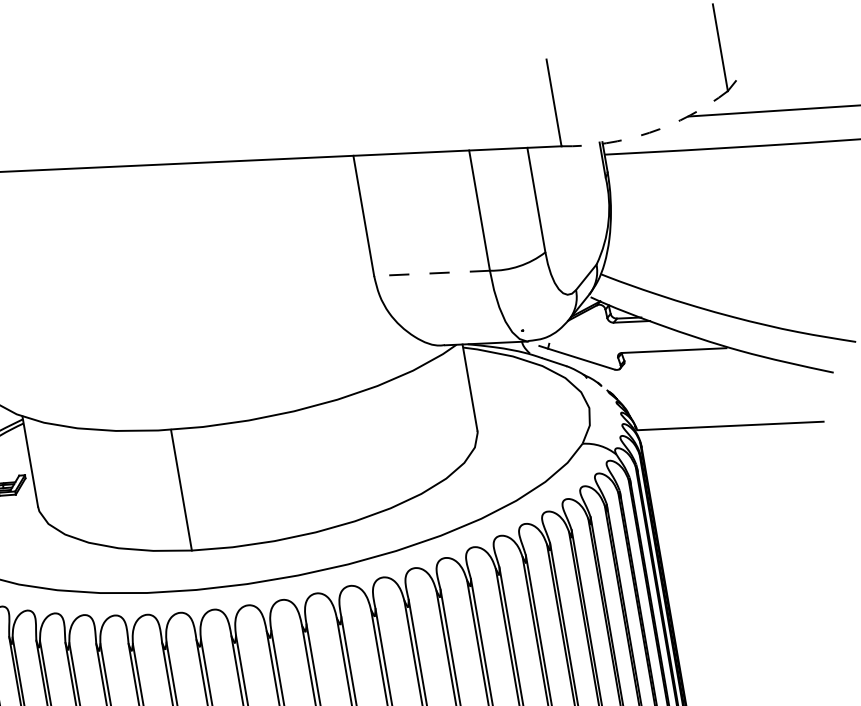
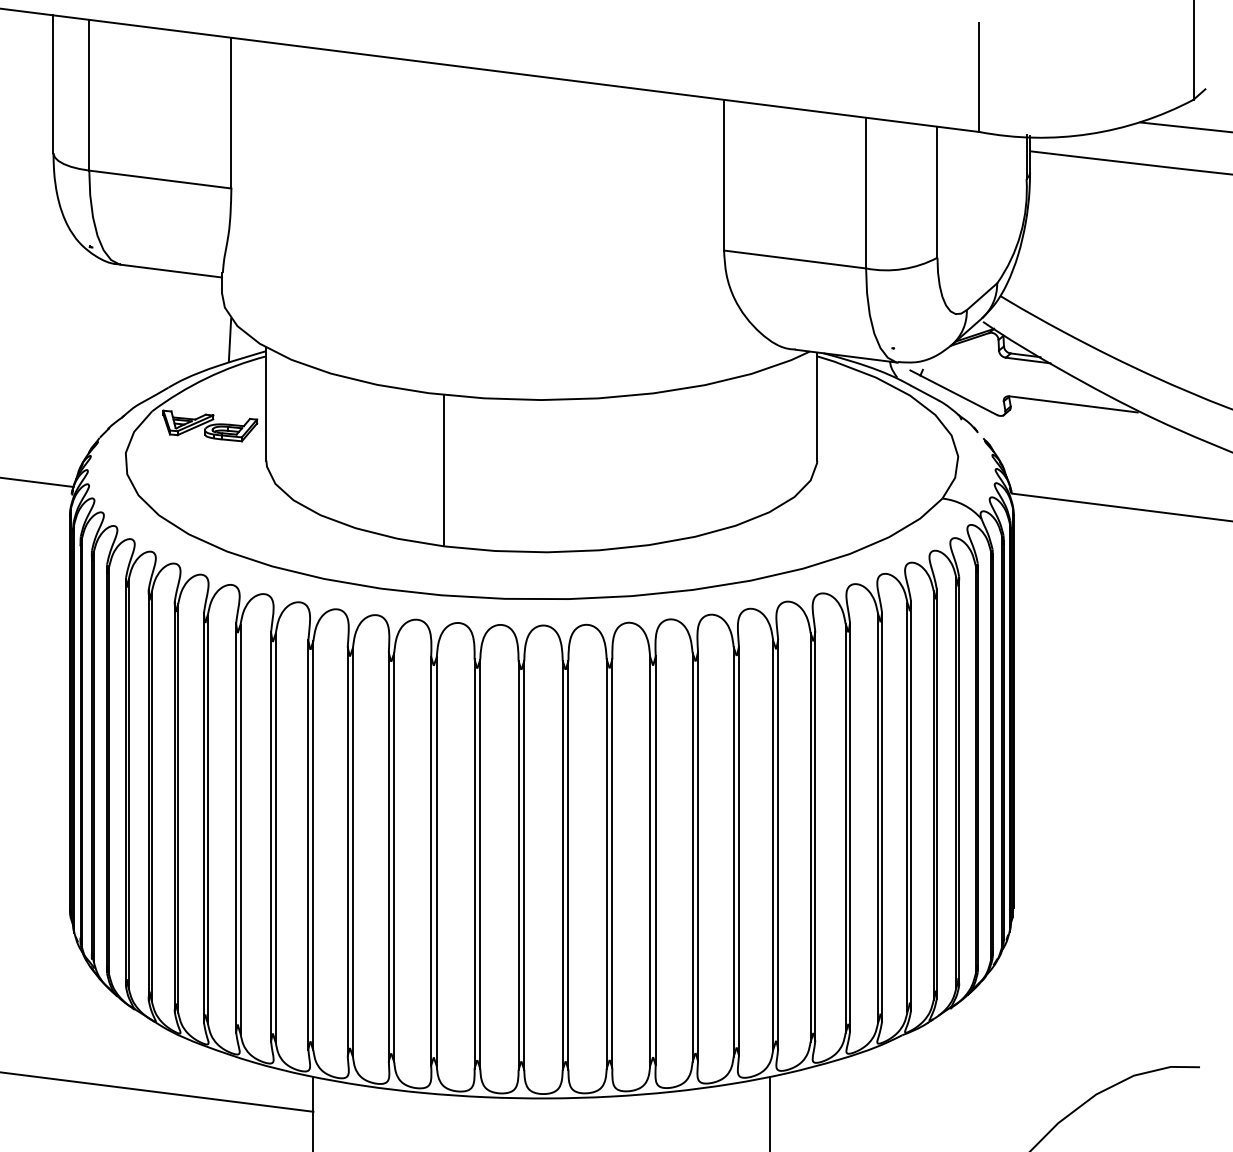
arc: (649, 133) -> (1089, 134), dashed -> solid
line: (432, 273) -> (795, 259), dashed -> solid

